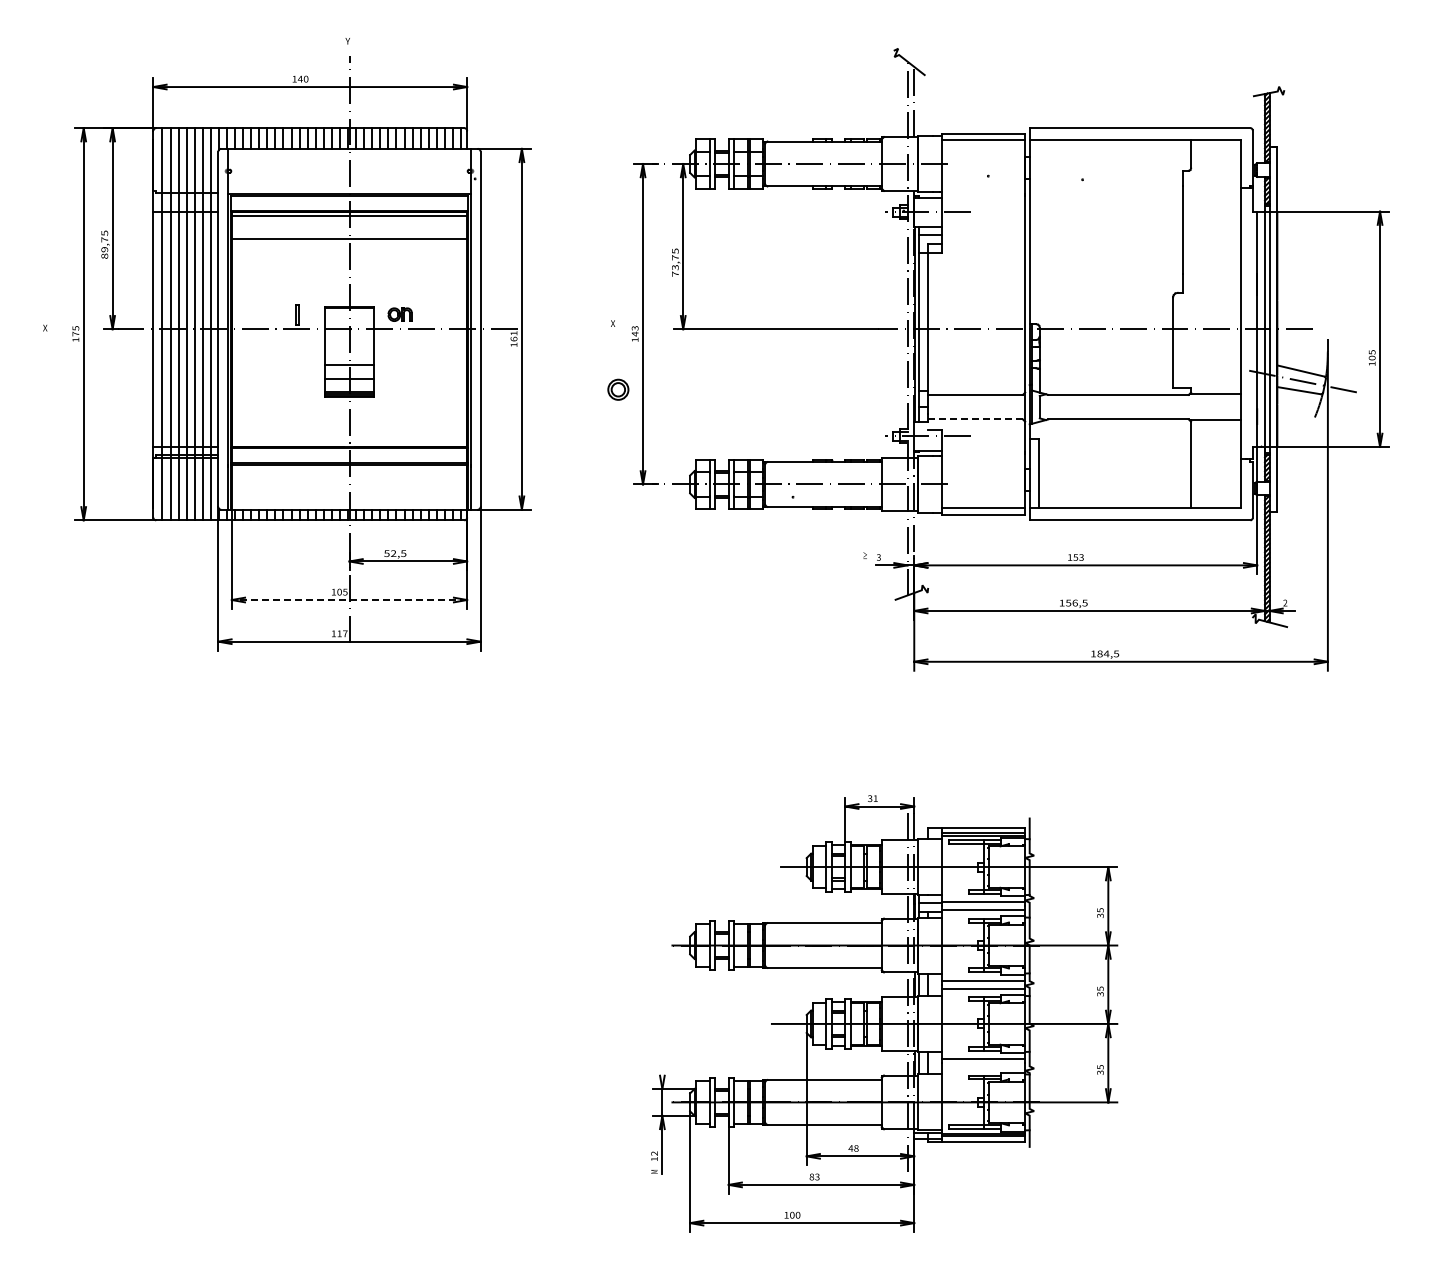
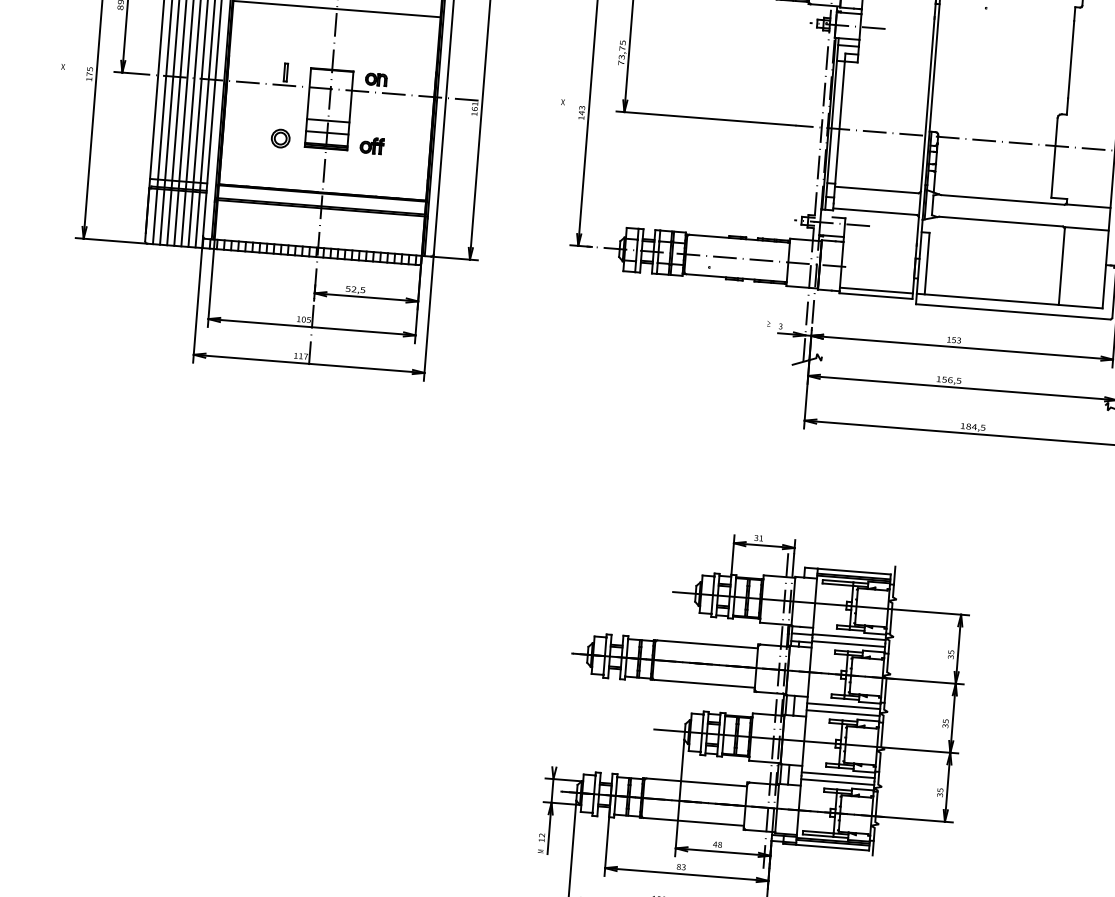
part: (400, 389) -> (371, 145), added
part: (618, 389) -> (280, 138), moved
line: (975, 419) -> (875, 211), dashed -> solid
line: (349, 600) -> (311, 327), dashed -> solid
line: (983, 1067) -> (837, 782), added

